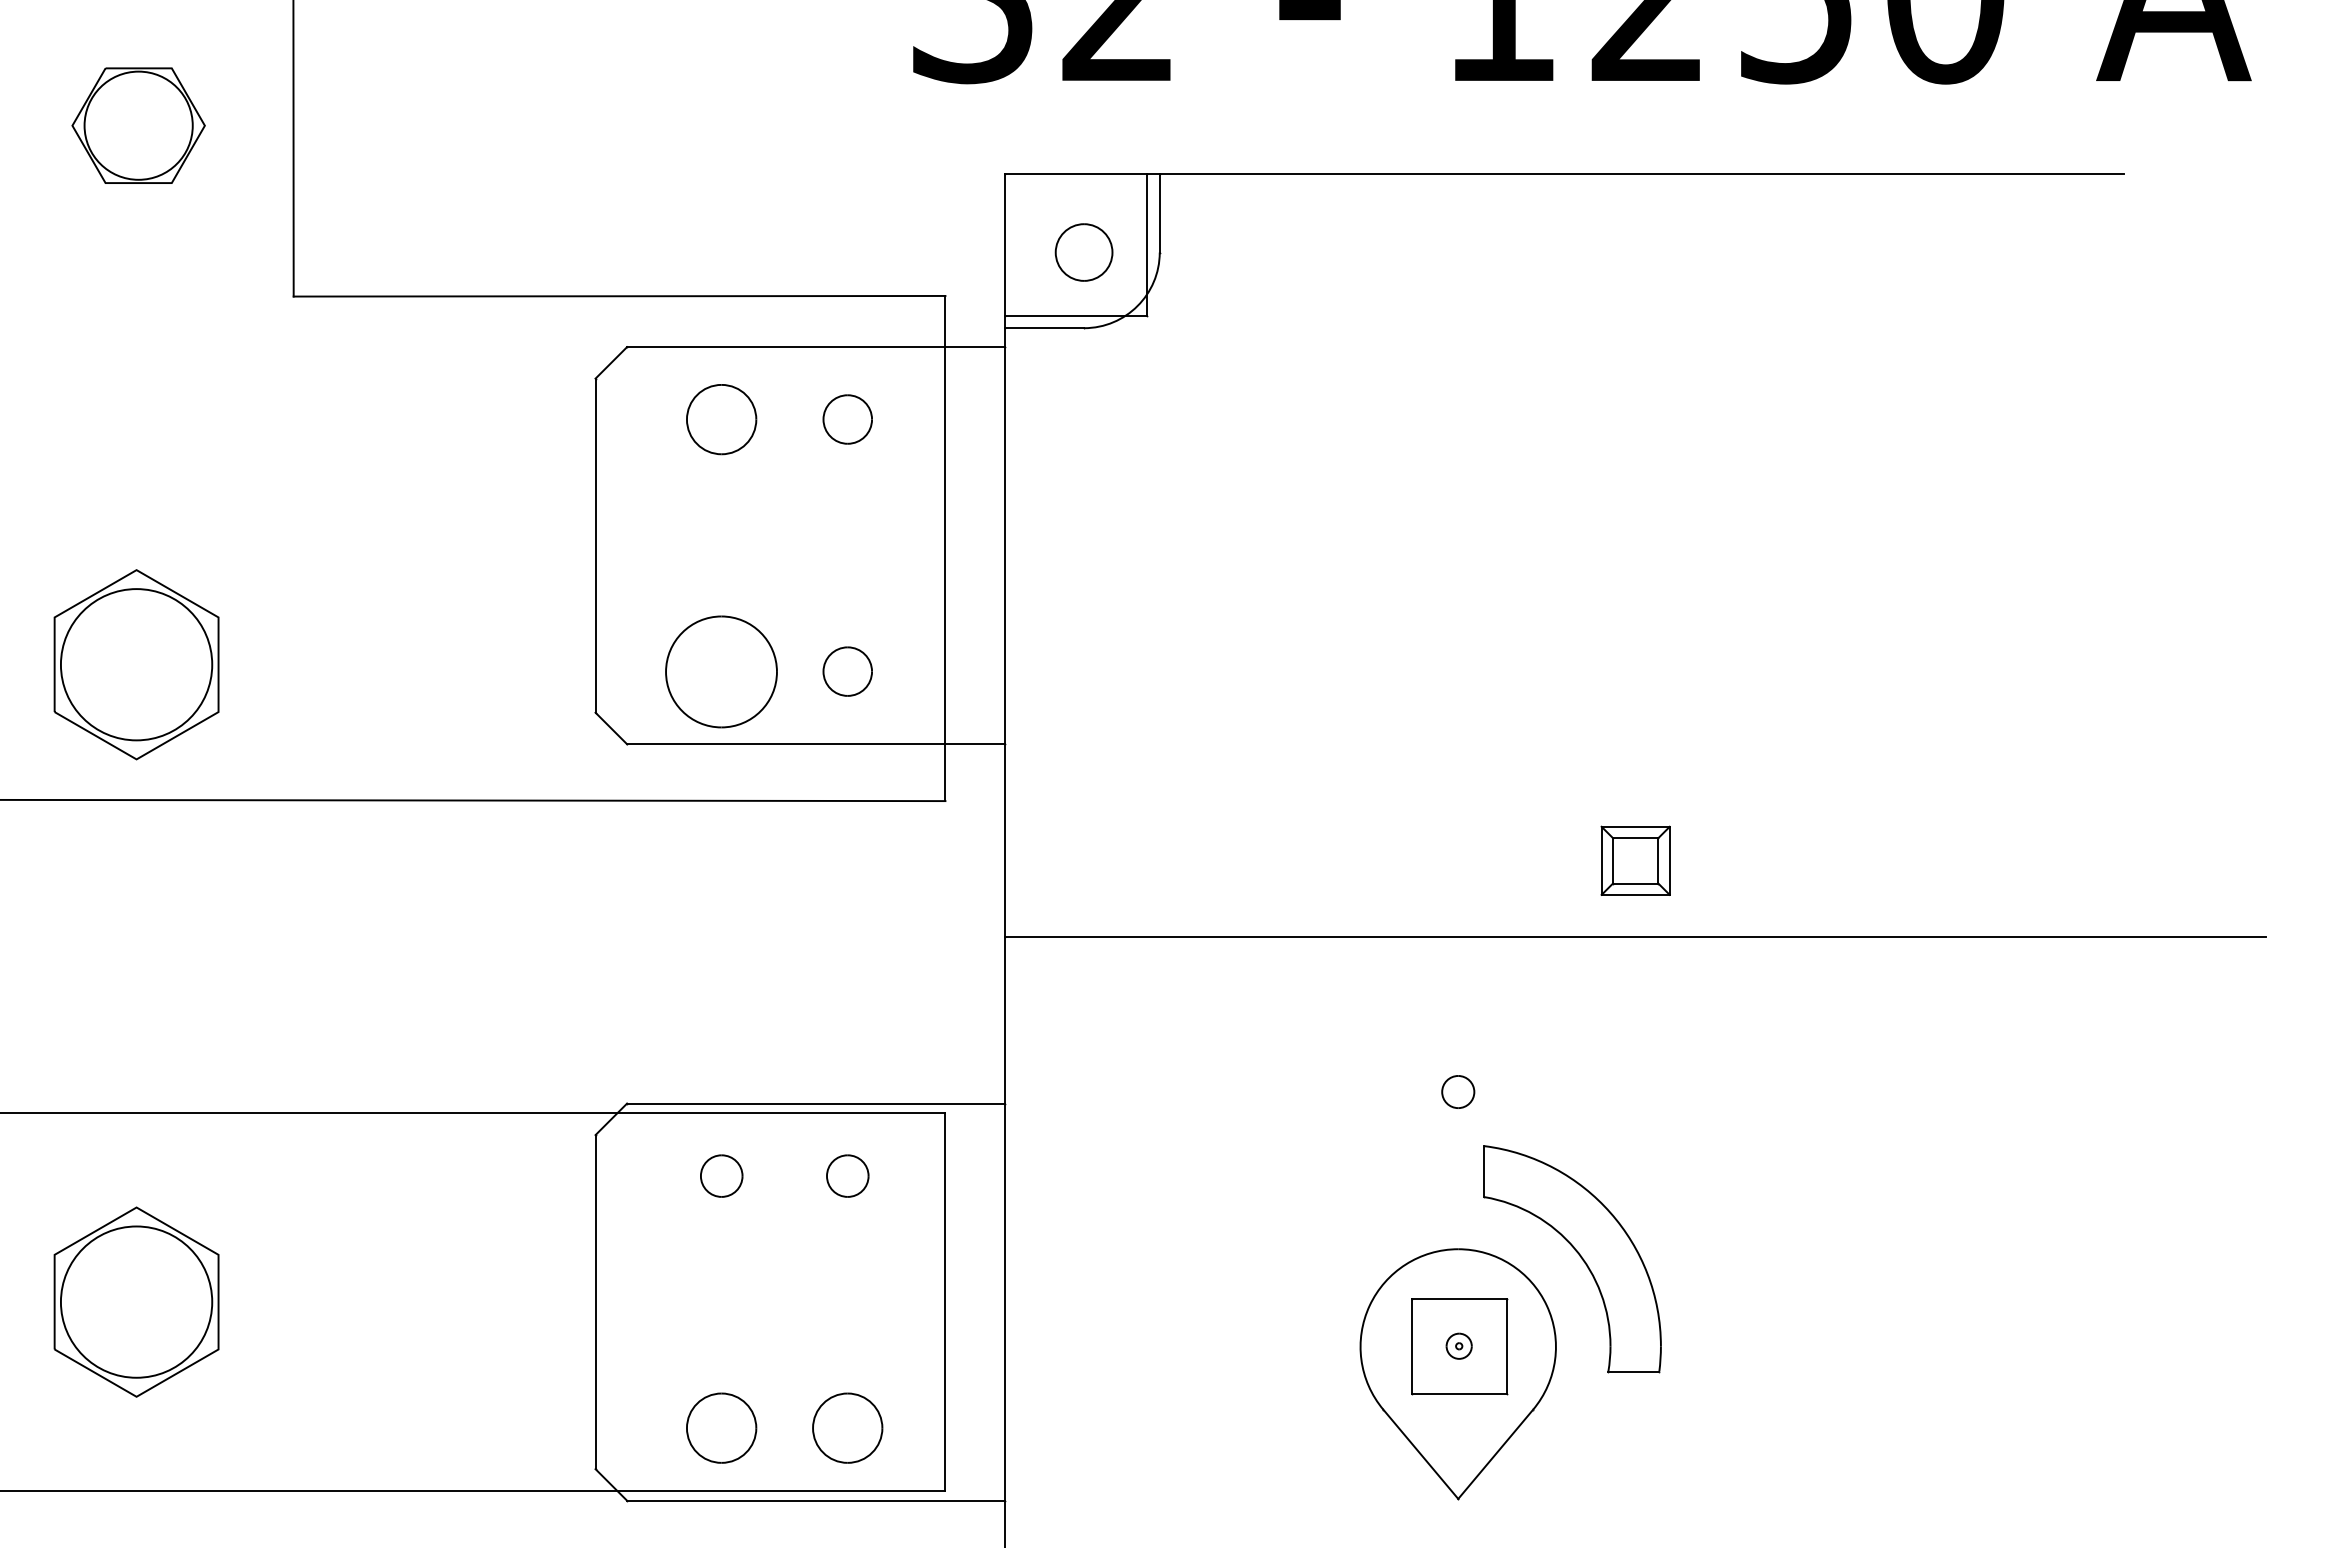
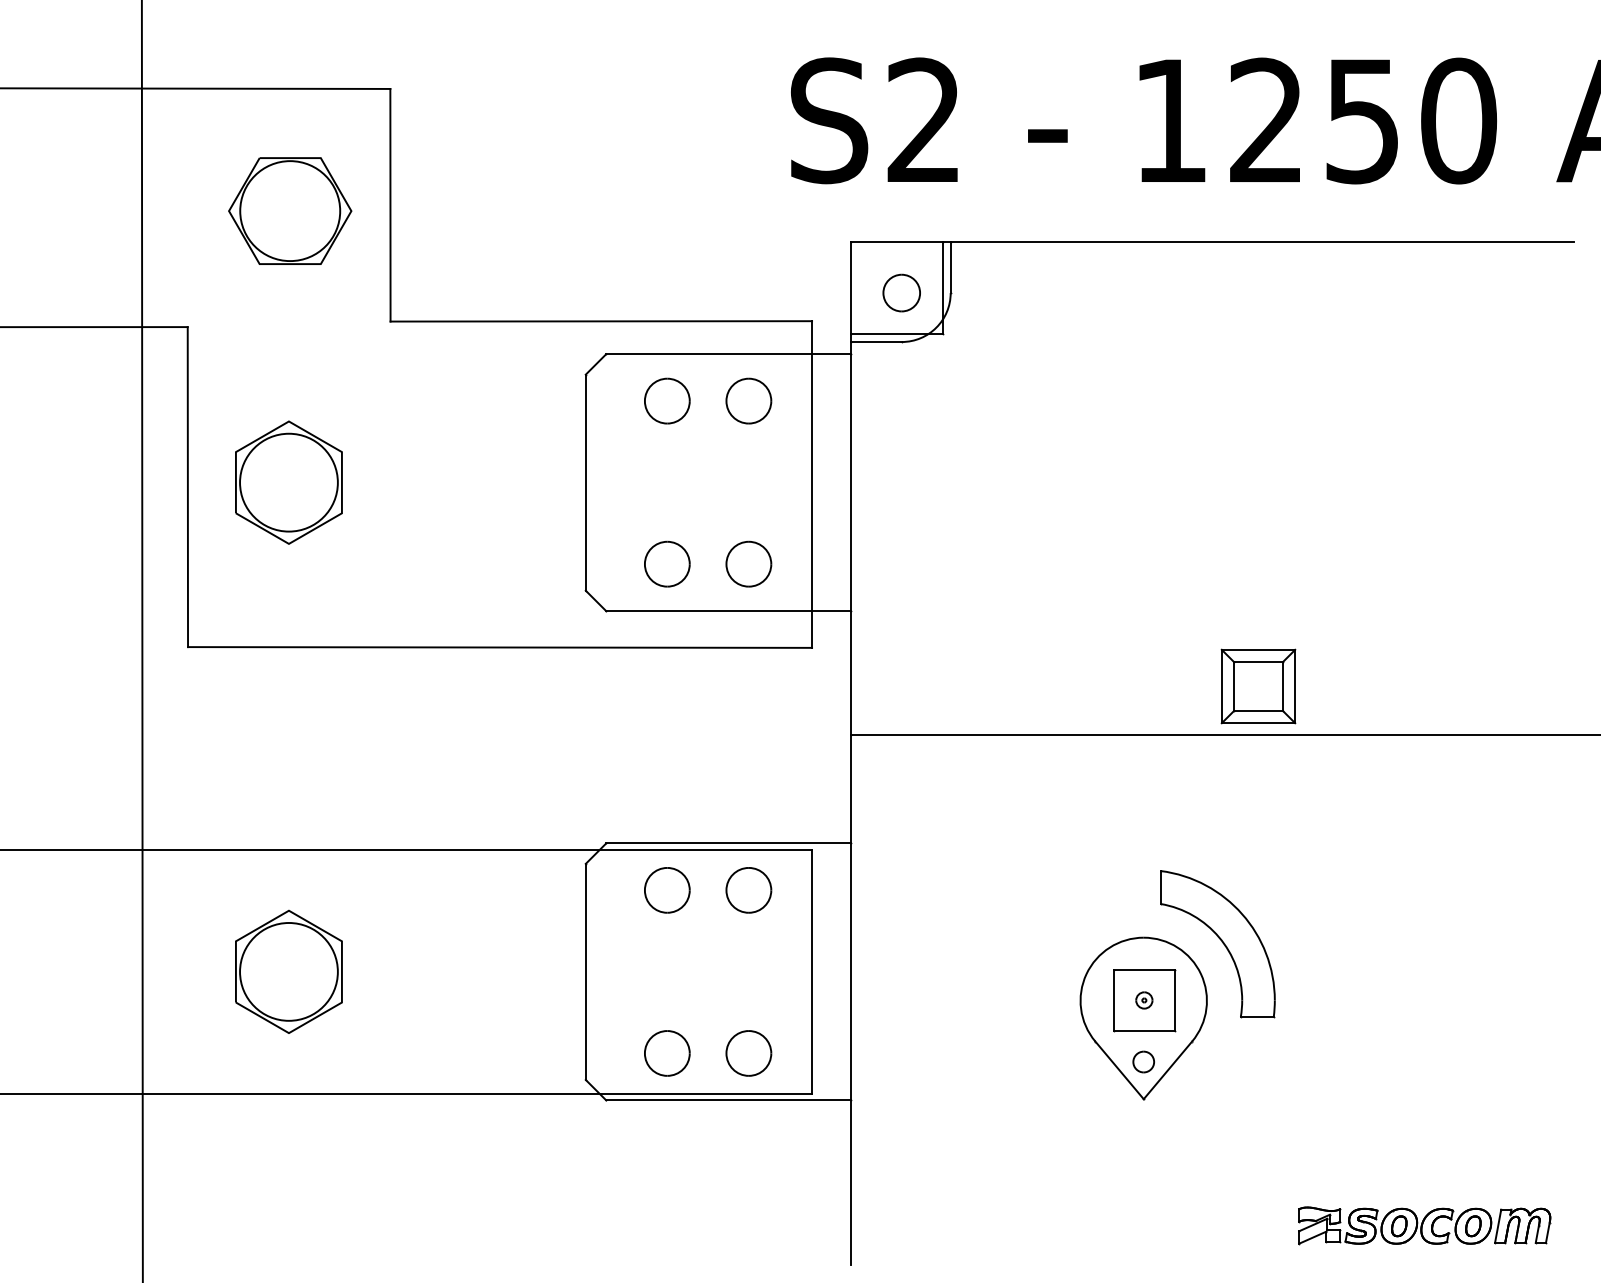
part: (138, 124) -> (290, 210), size x1.43
part: (847, 418) -> (748, 400), size x1.43
part: (135, 664) -> (288, 482), moved
part: (721, 670) -> (667, 563), size x0.62
part: (847, 670) -> (748, 563), size x1.43
part: (1635, 860) -> (1258, 686), size x1.67
part: (1457, 1091) -> (1143, 1061), moved
part: (721, 1176) -> (667, 890), size x1.67
part: (847, 1176) -> (748, 890), size x1.67

